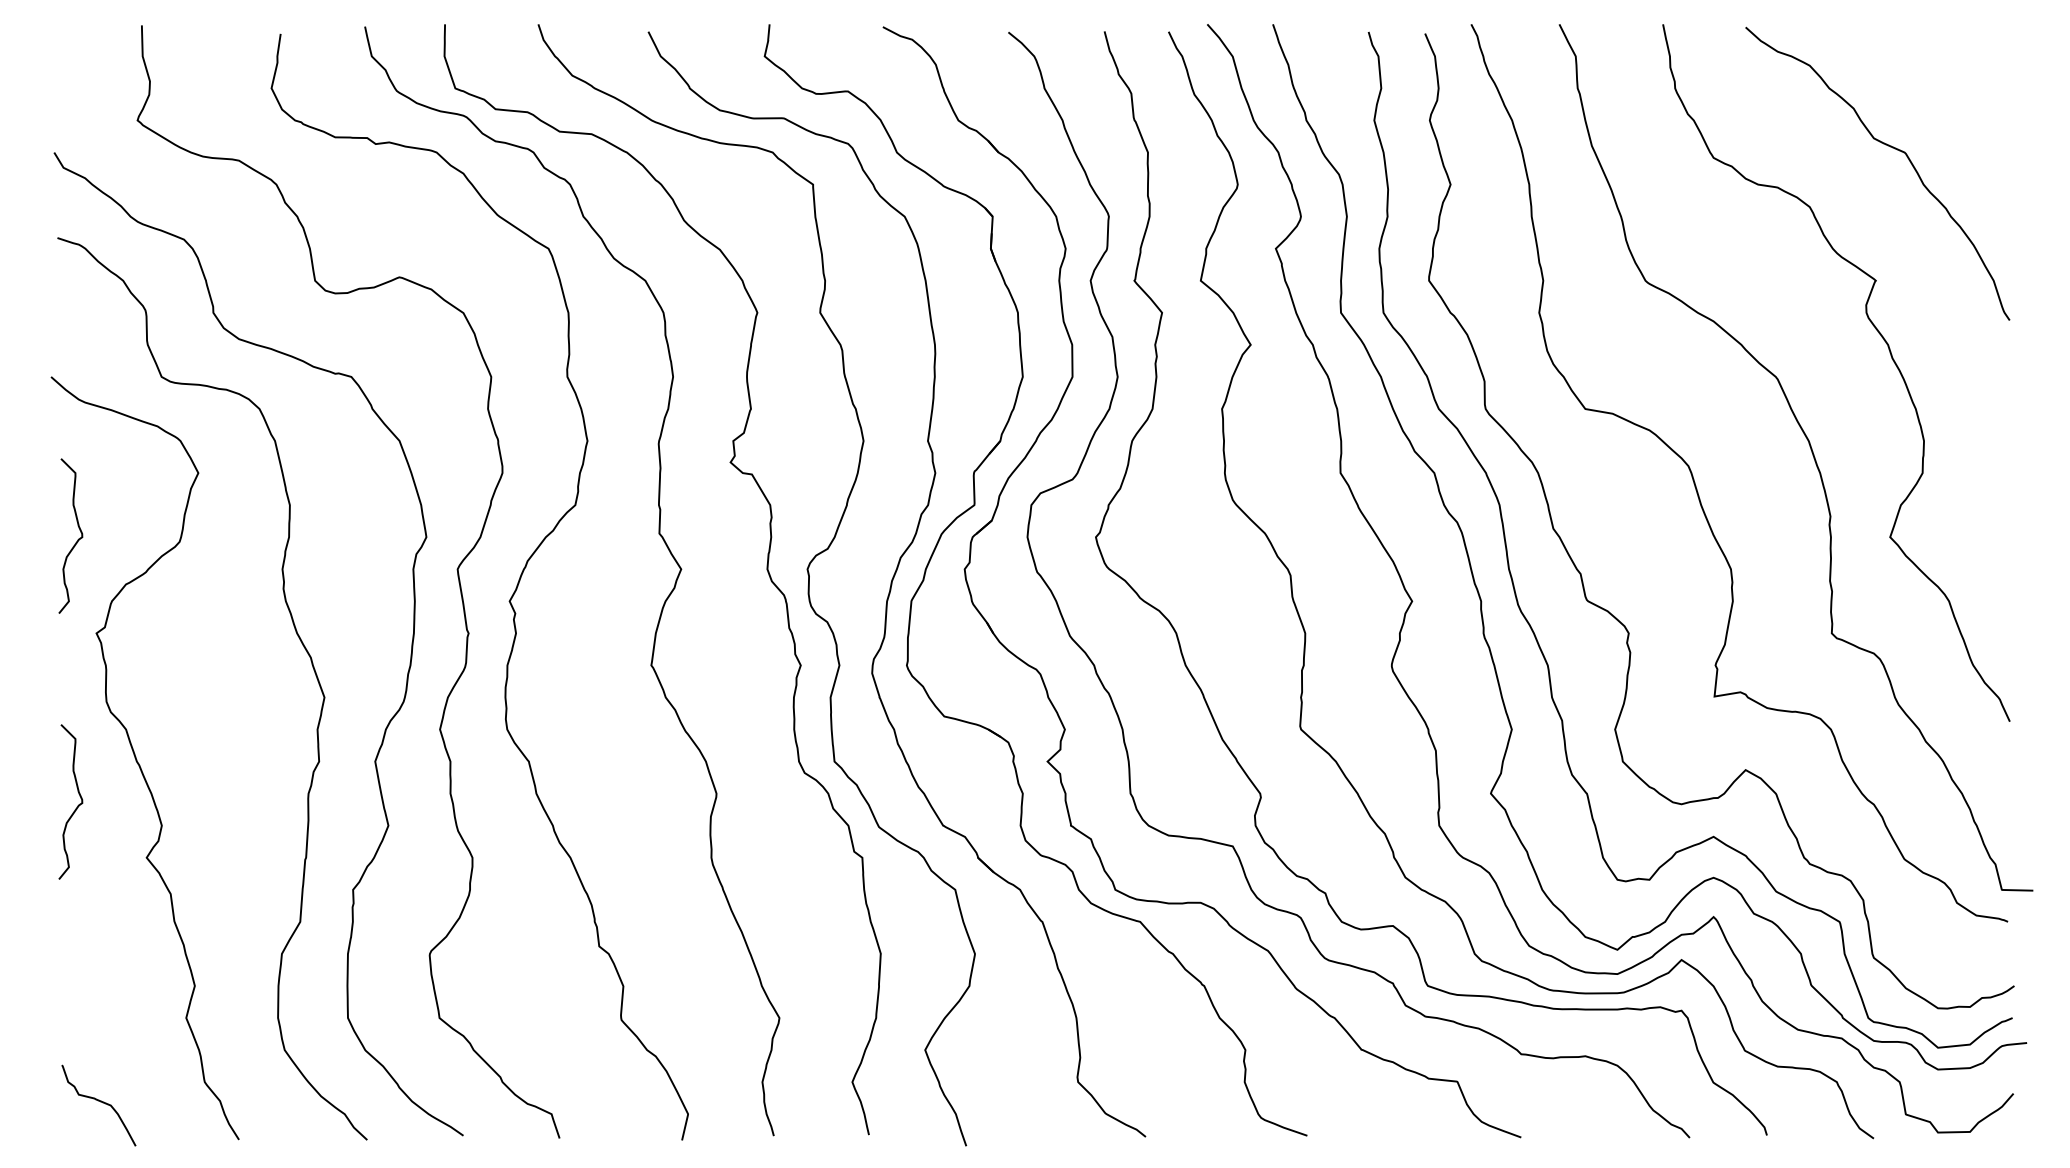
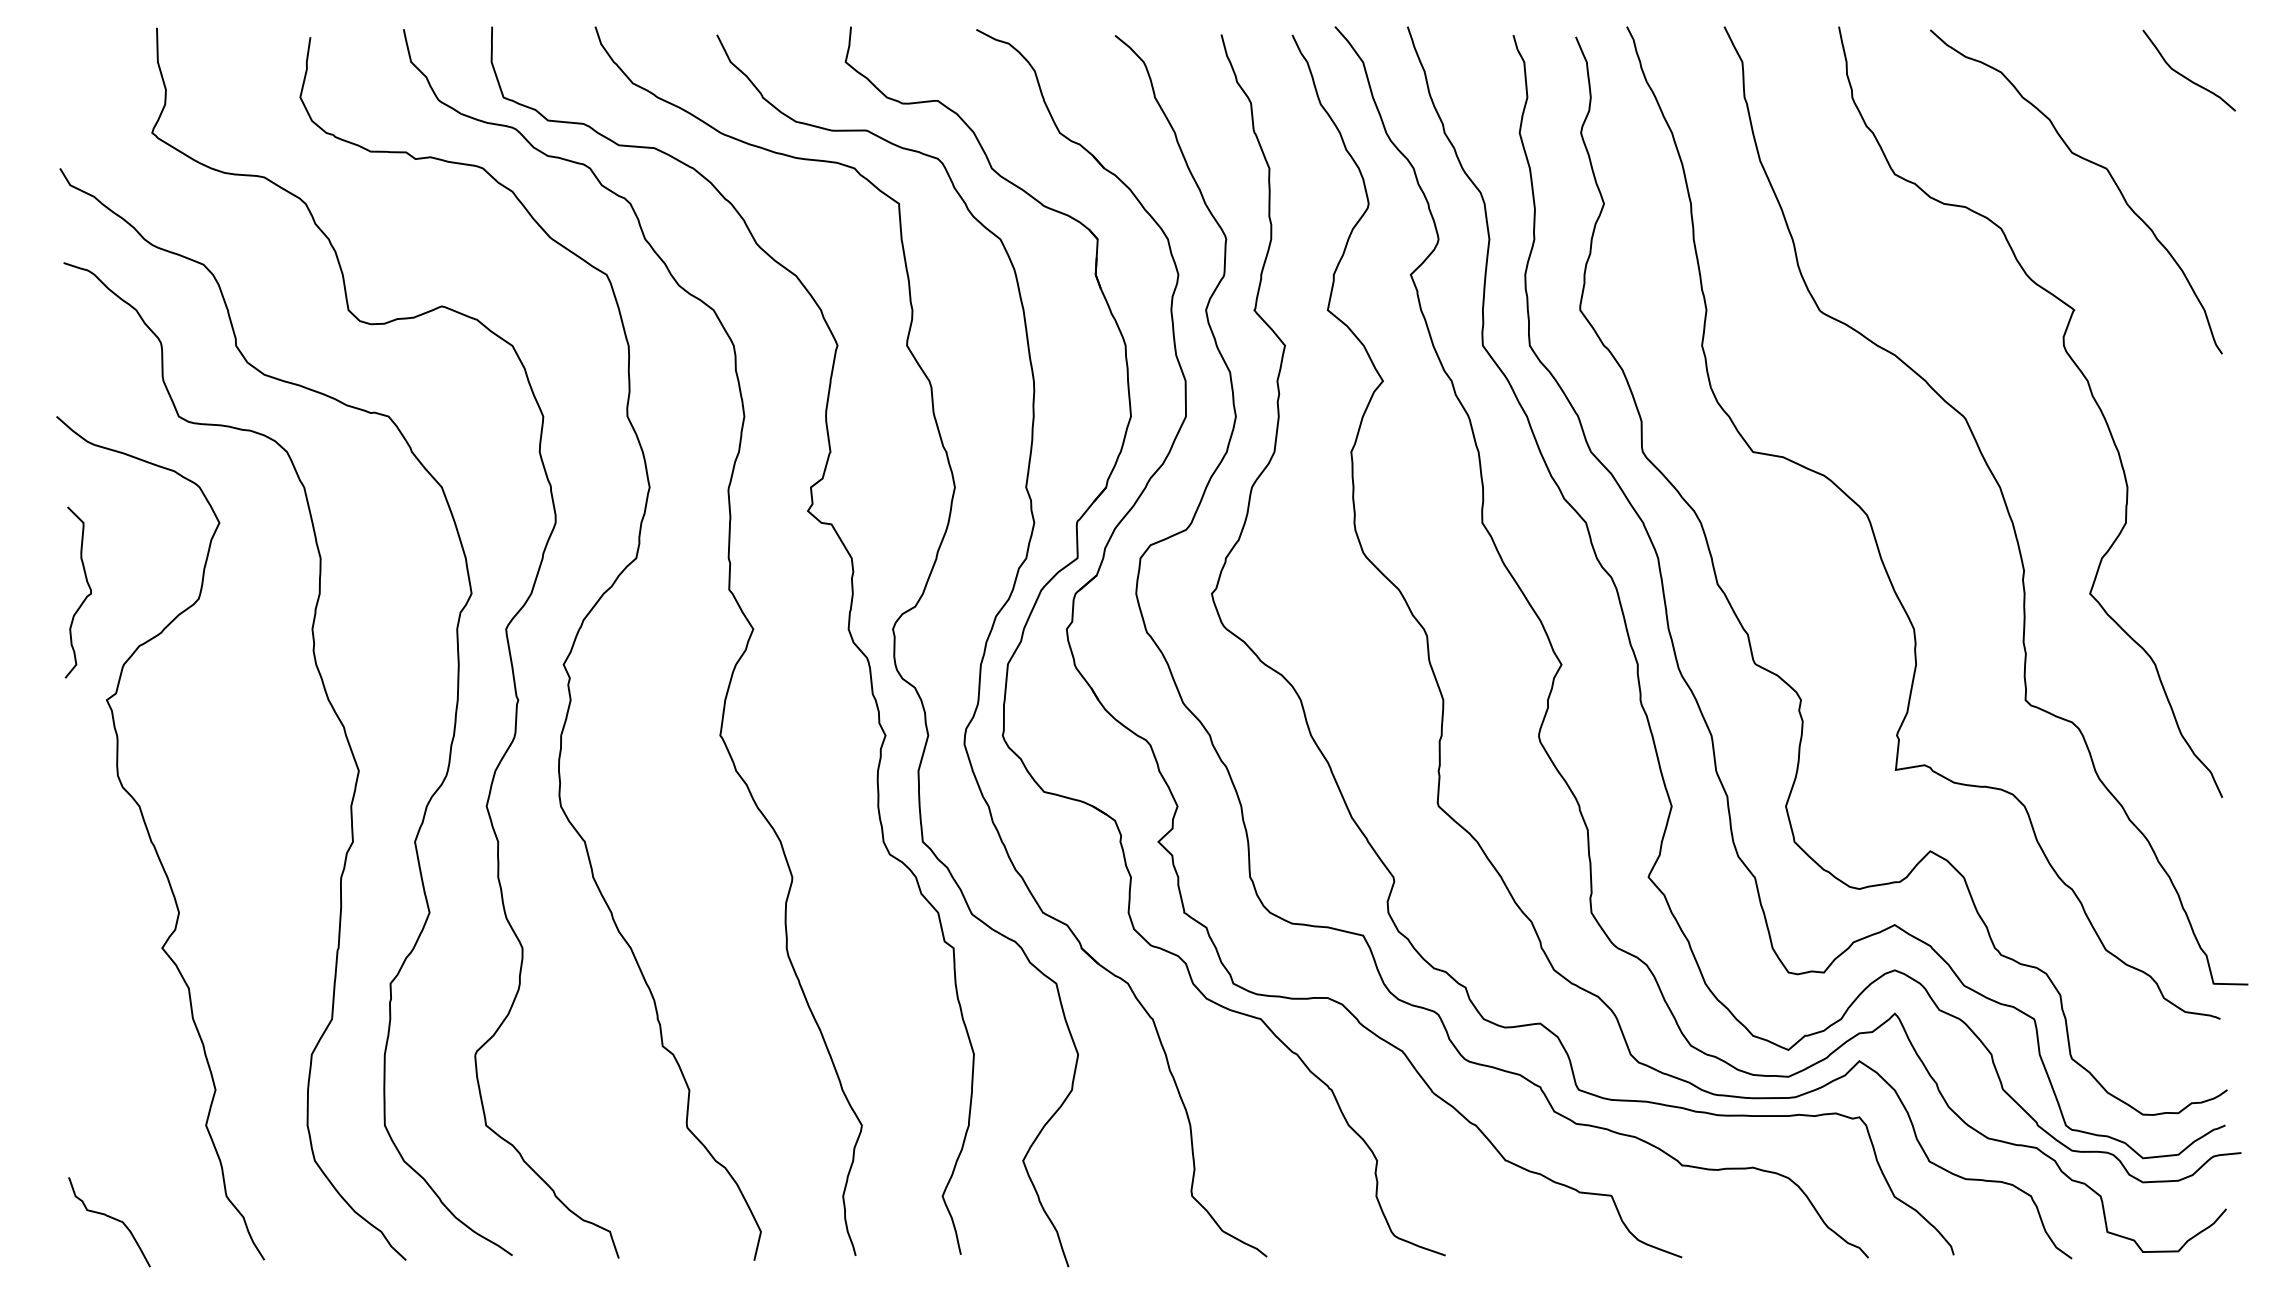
curve: (1975, 68) -> (2184, 75), added
curve: (76, 807) -> (84, 892), removed

